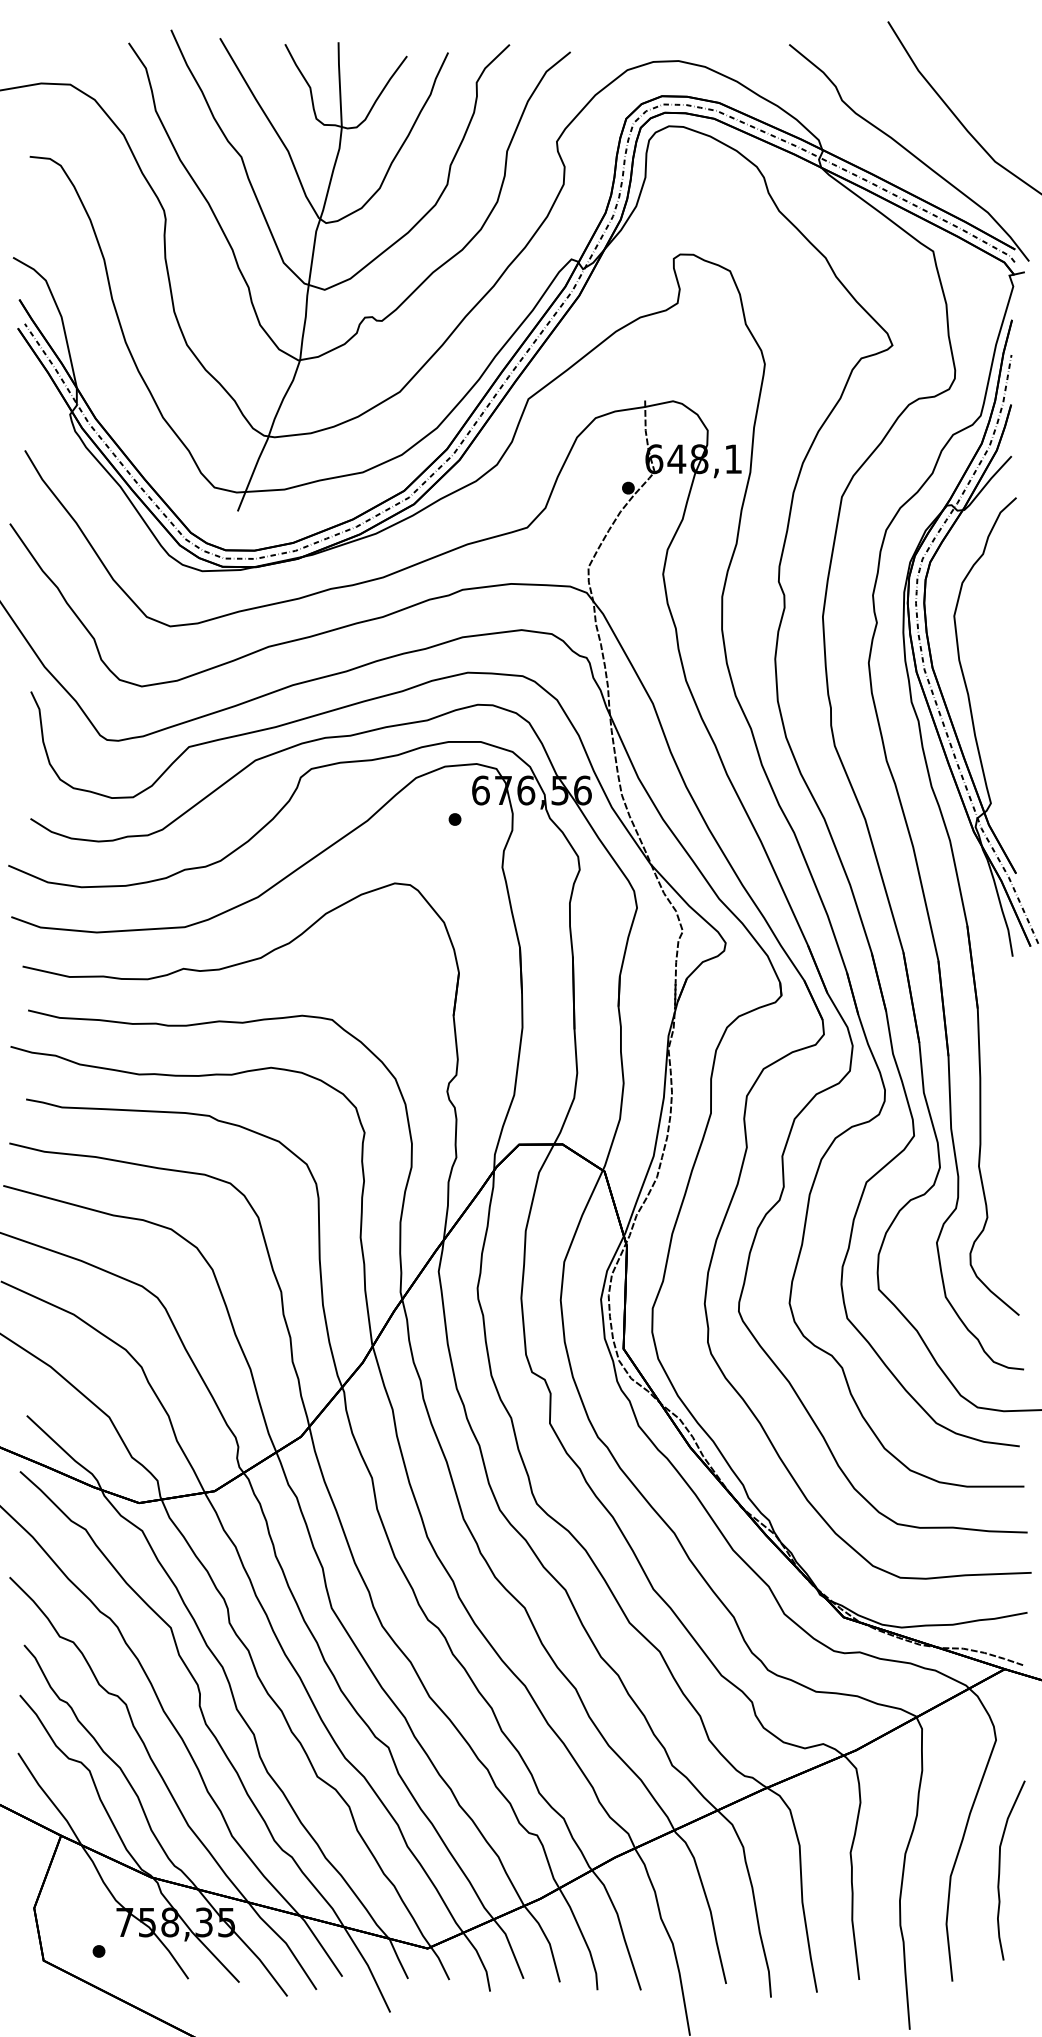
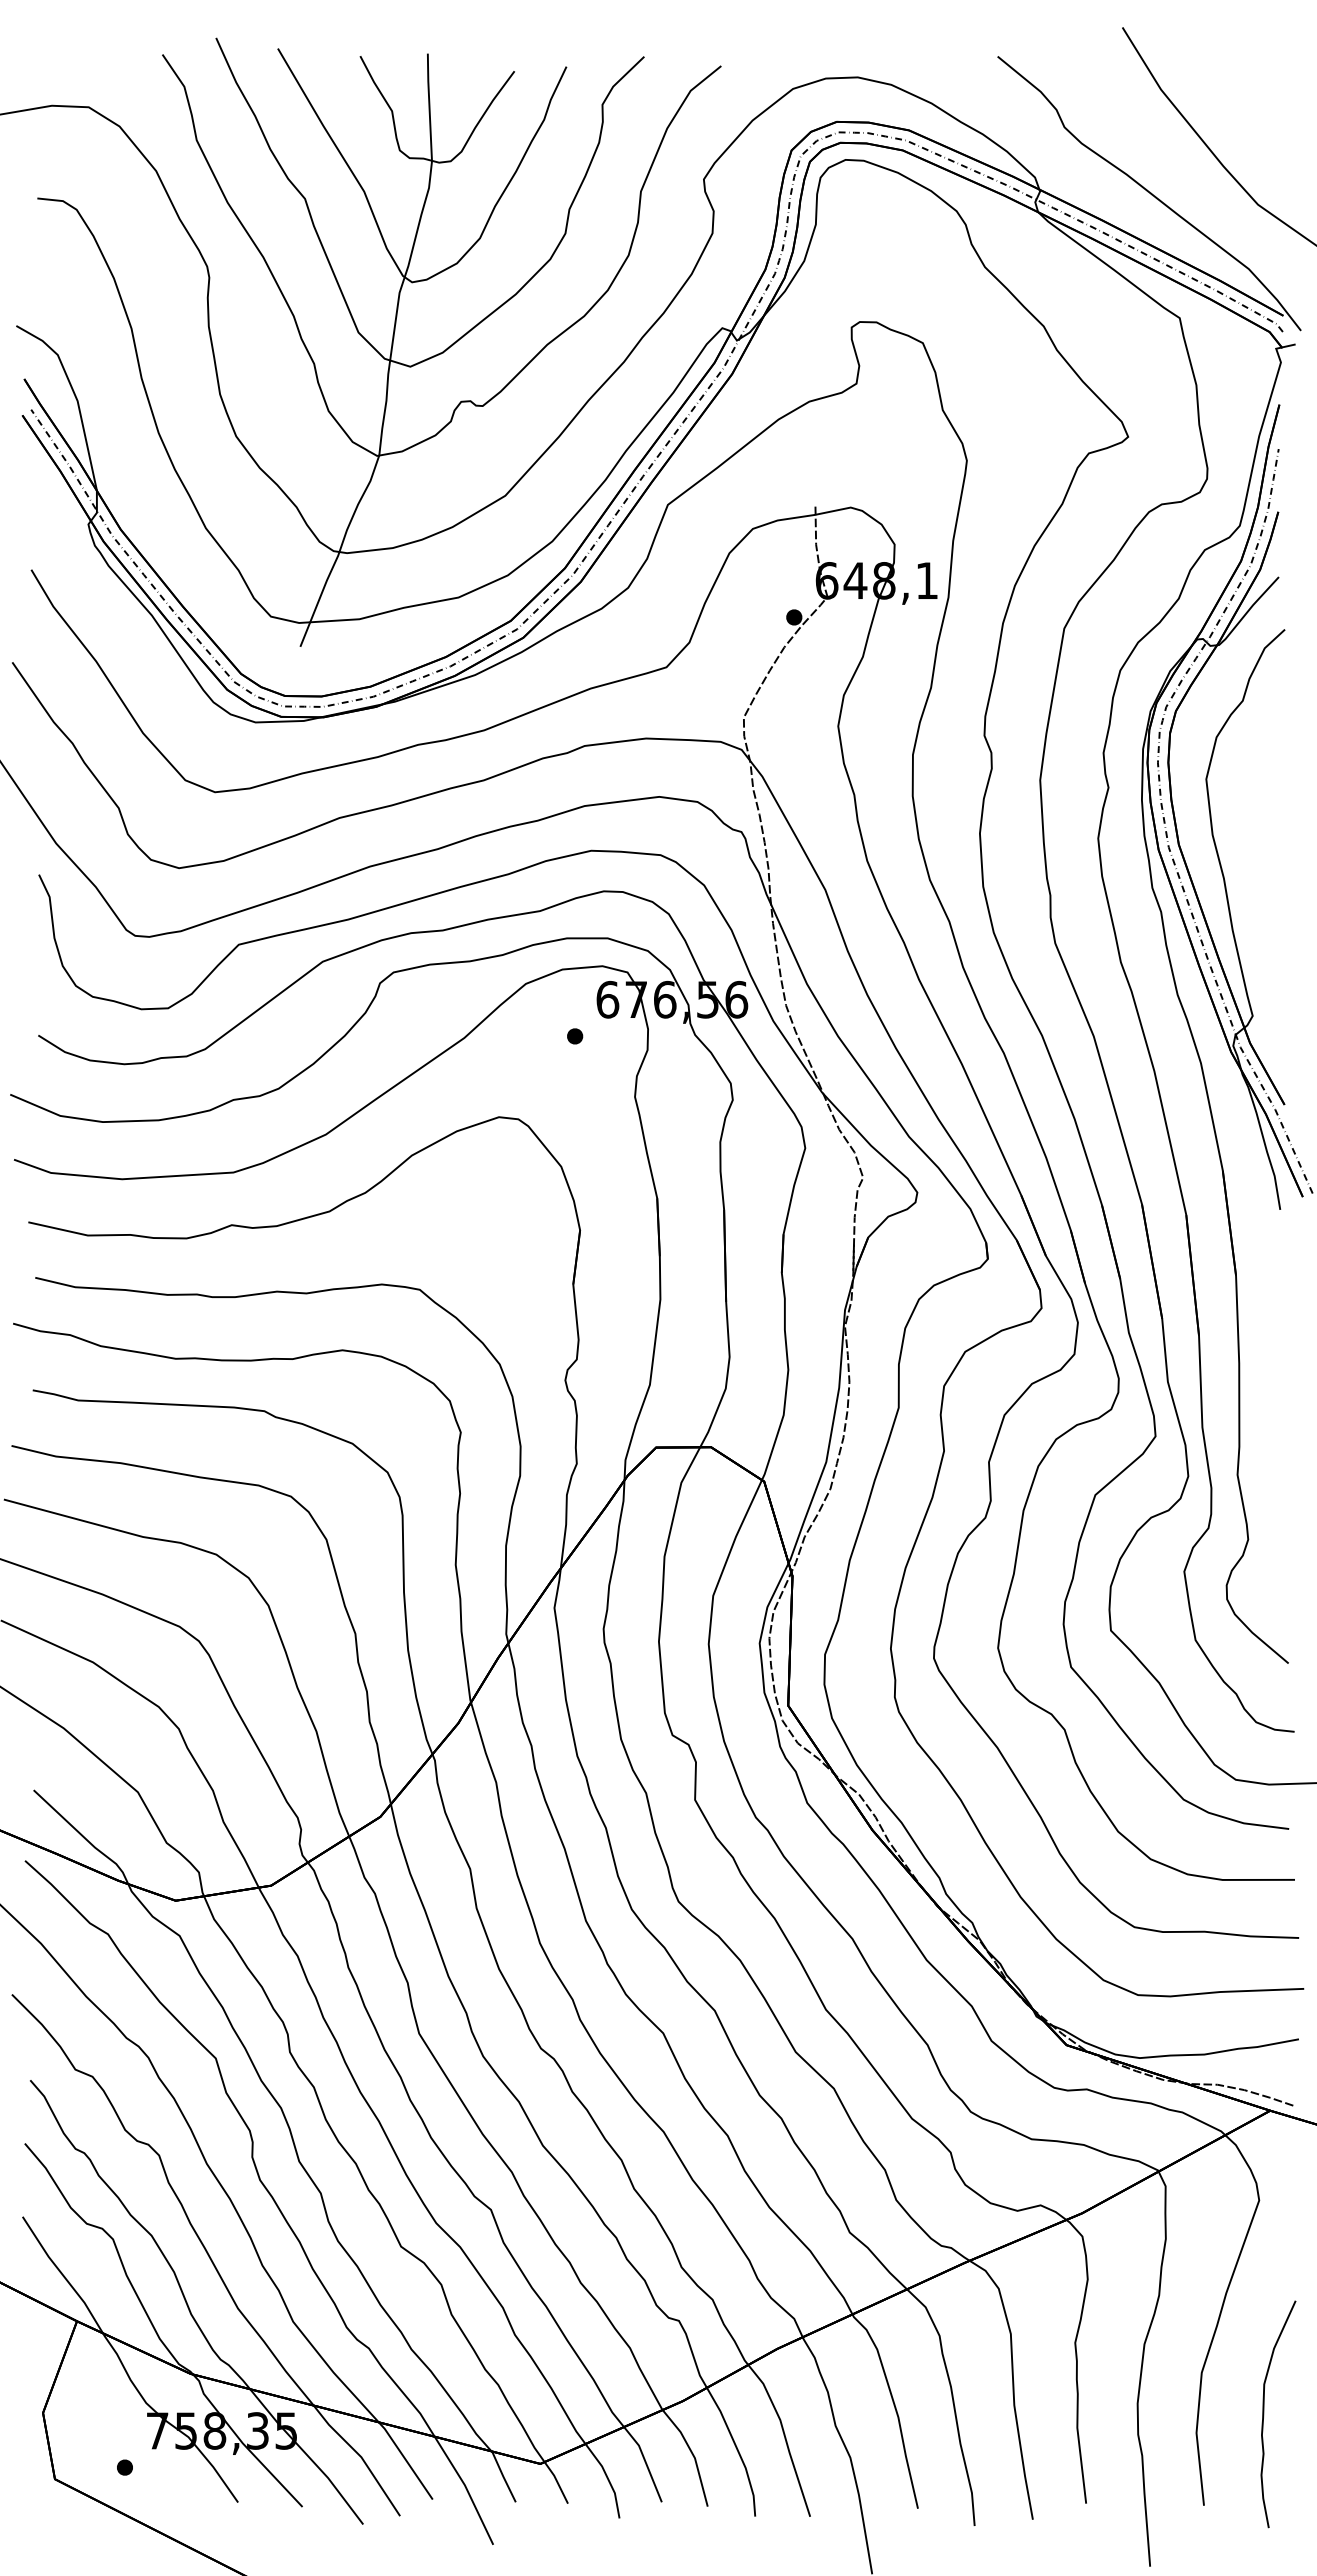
curve: (1000, 1870) -> (1264, 2414), moved

